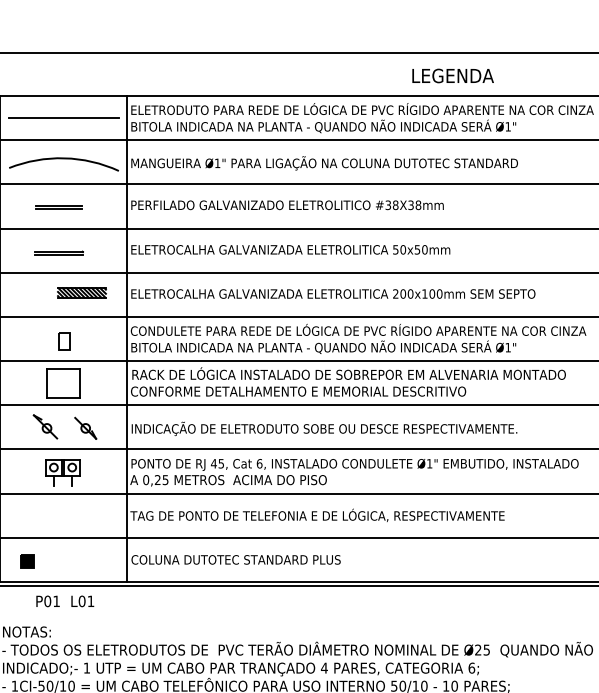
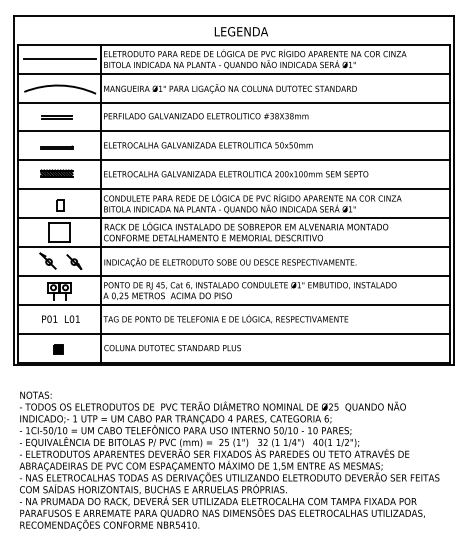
text: (451, 75) -> (240, 31), moved
part: (81, 292) -> (56, 173), moved
part: (27, 562) -> (58, 349), moved
text: (64, 600) -> (60, 318), moved

